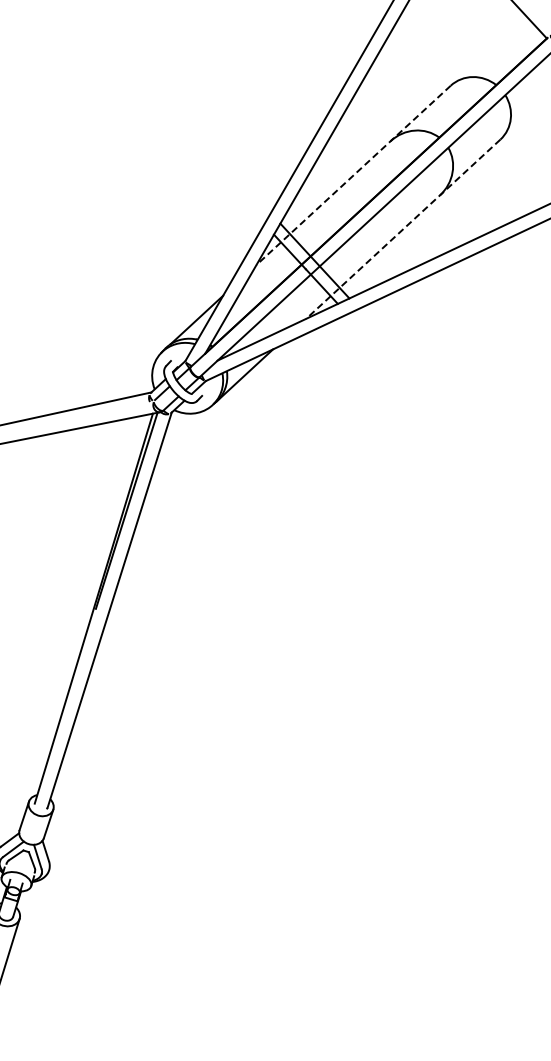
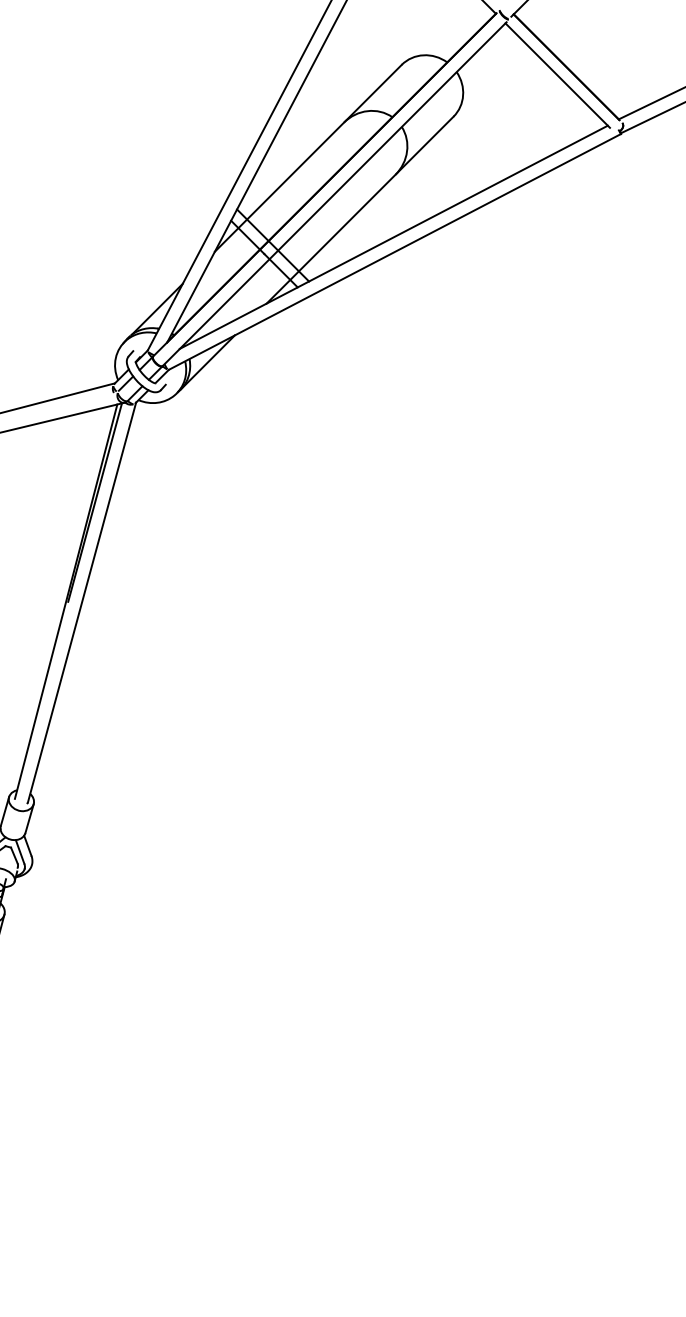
line: (352, 175) -> (307, 158), dashed -> solid
line: (402, 229) -> (359, 210), dashed -> solid

